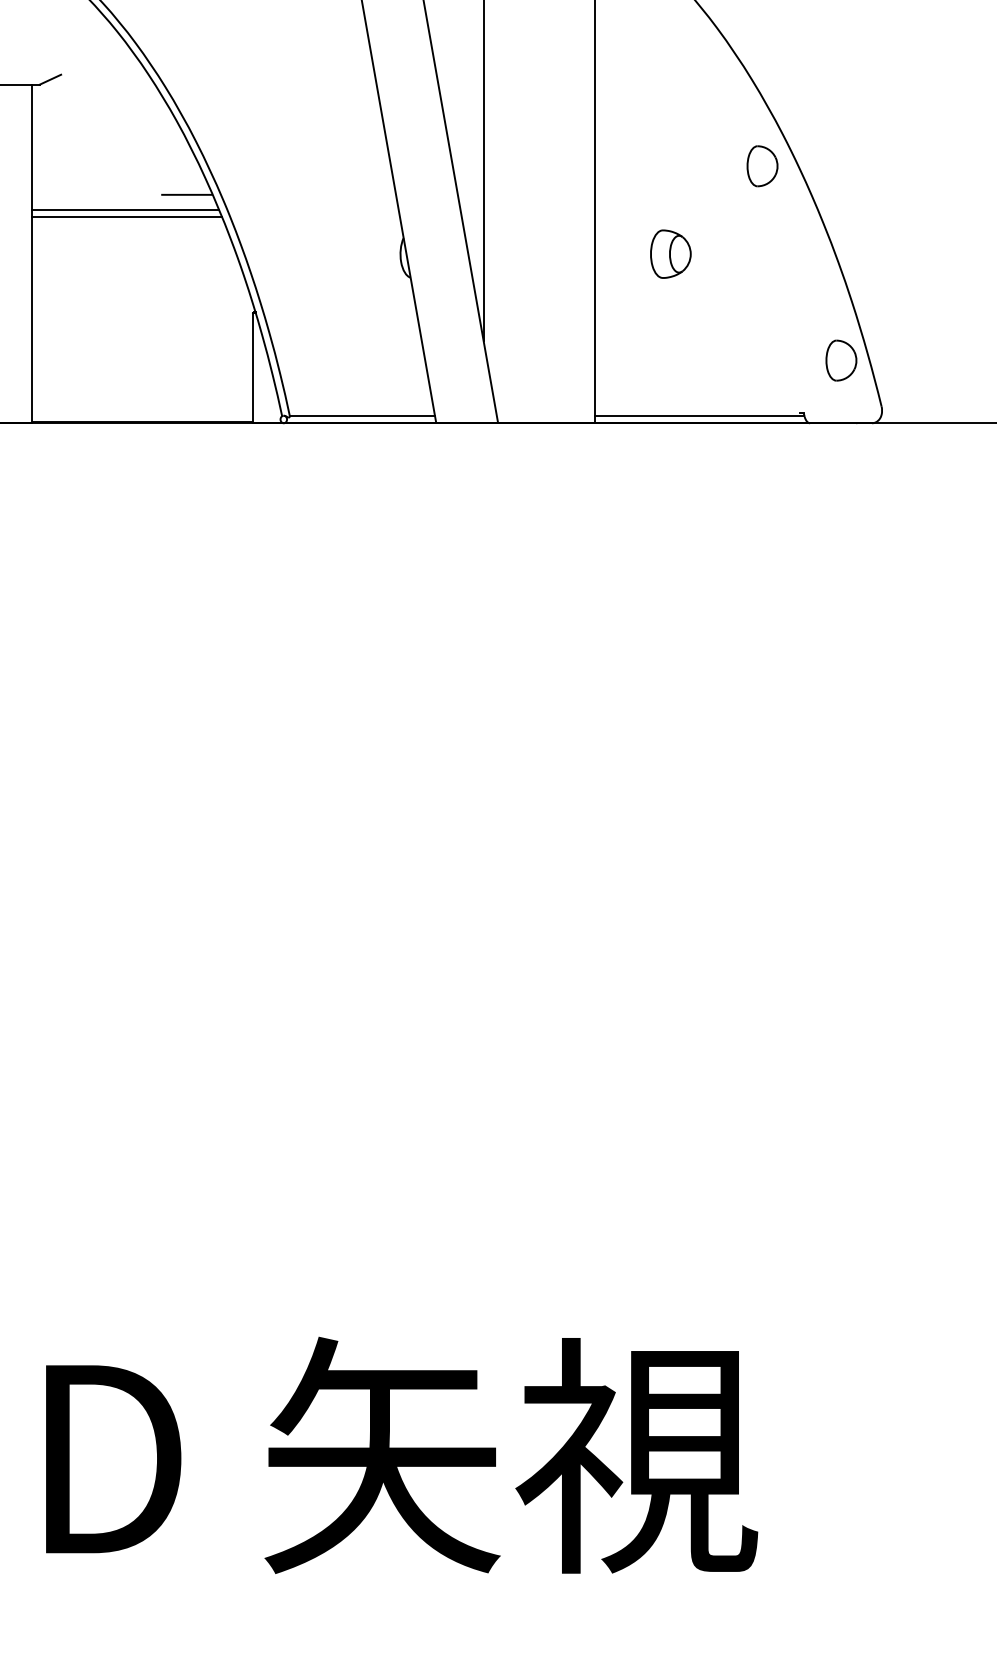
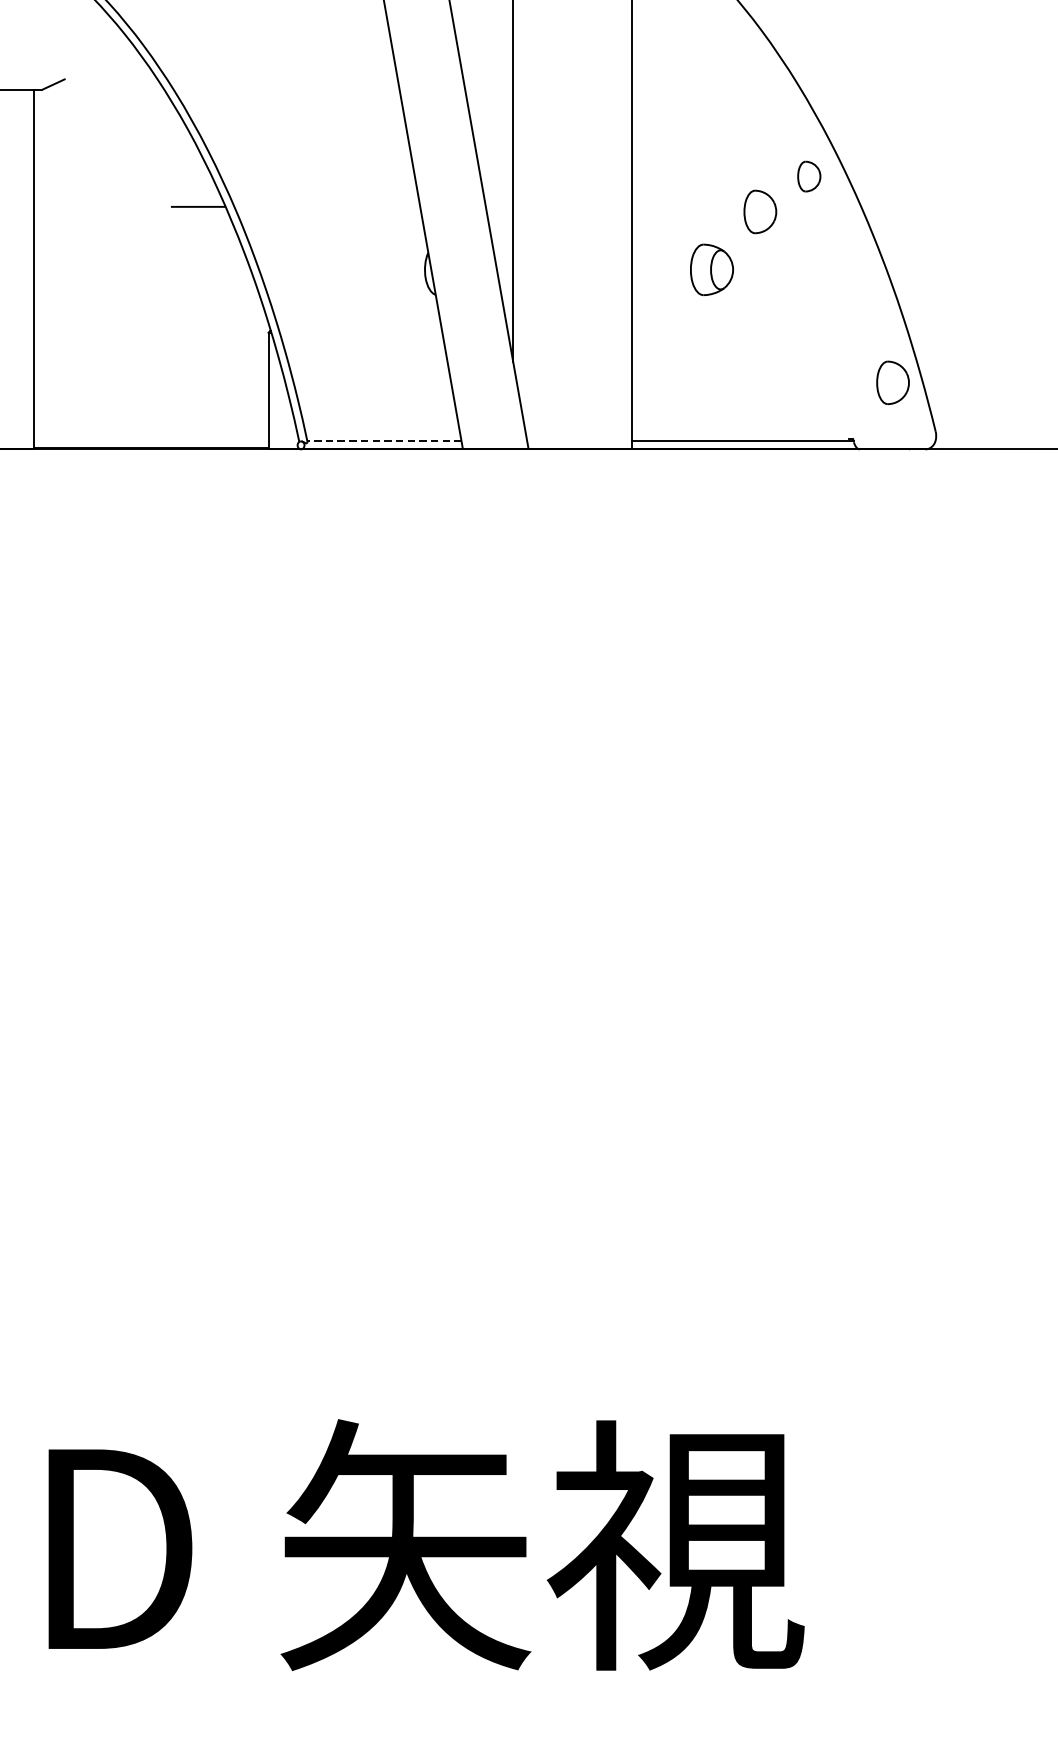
part: (762, 166) -> (809, 176), size x0.7
part: (716, 199) -> (760, 211), added
line: (125, 209) -> (133, 222), removed
line: (126, 217) -> (134, 230), removed
line: (362, 415) -> (384, 441), solid -> dashed

